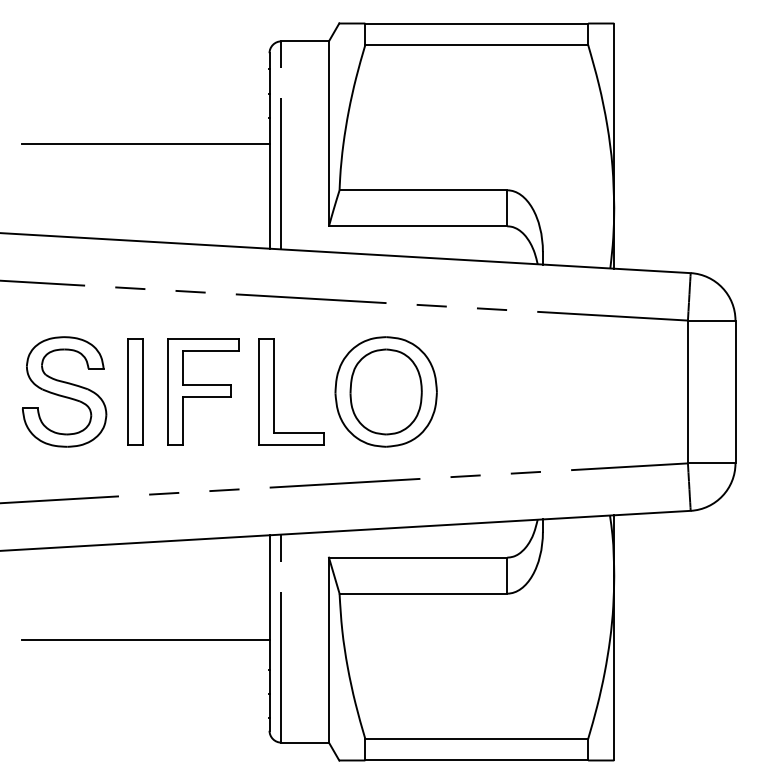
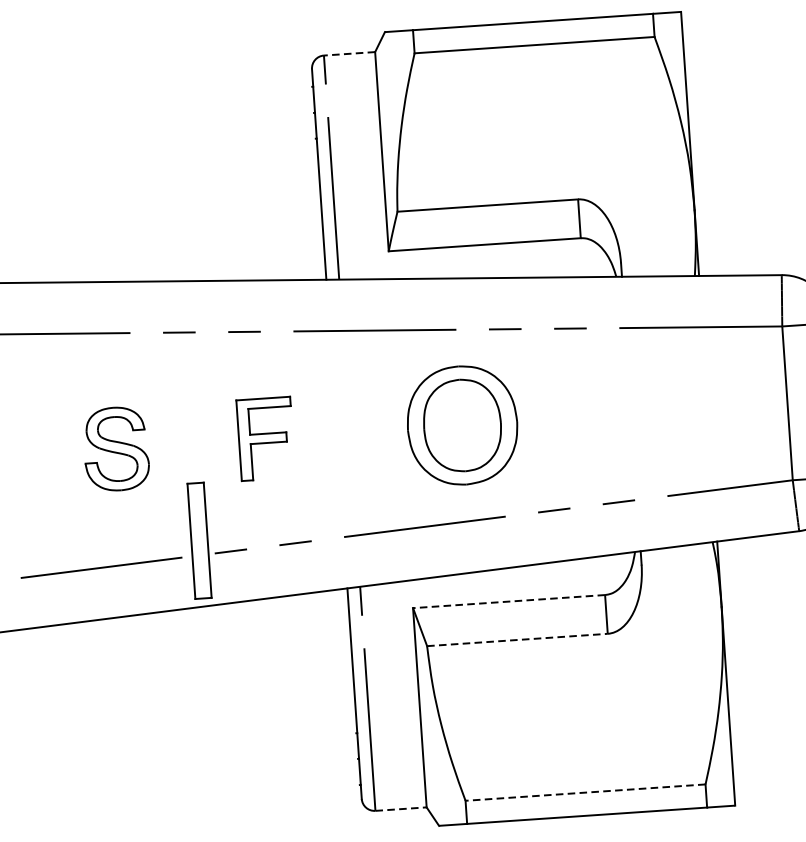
line: (305, 41) -> (349, 53), solid -> dashed
line: (145, 143) -> (185, 175), removed
part: (64, 391) -> (116, 448), size x0.7
part: (135, 391) -> (199, 540), moved
part: (203, 391) -> (265, 438), size x0.7
part: (274, 391) -> (342, 433), removed
line: (417, 557) -> (508, 601), solid -> dashed
line: (423, 593) -> (517, 639), solid -> dashed
line: (145, 640) -> (221, 710), removed
line: (476, 739) -> (585, 793), solid -> dashed
line: (305, 742) -> (401, 808), solid -> dashed

